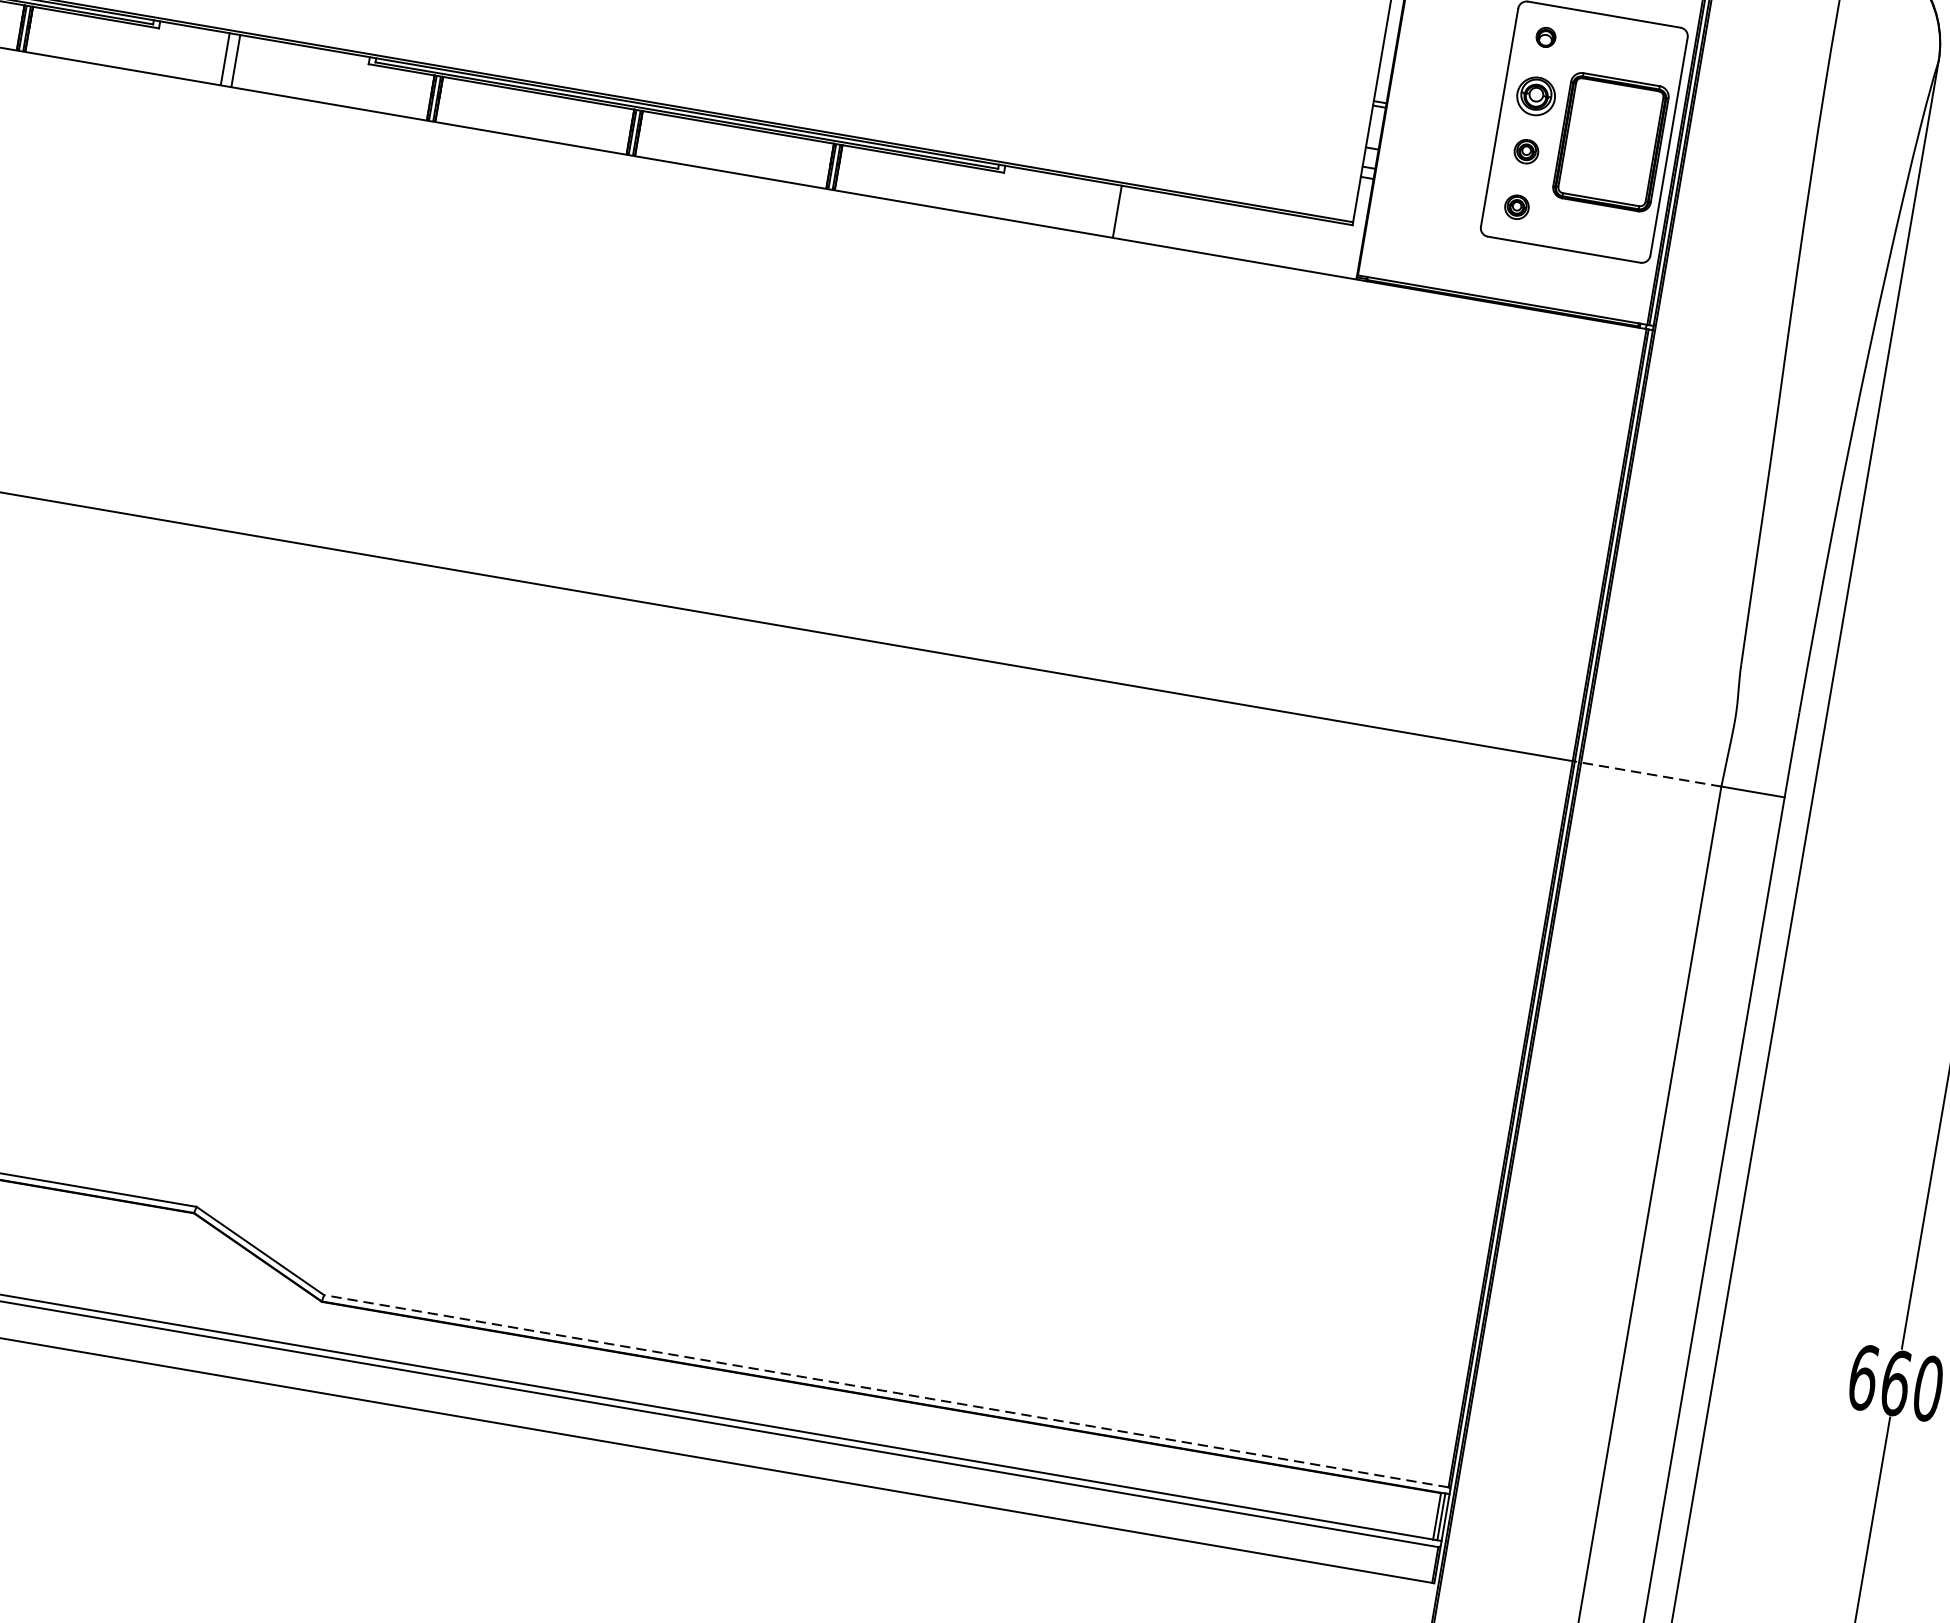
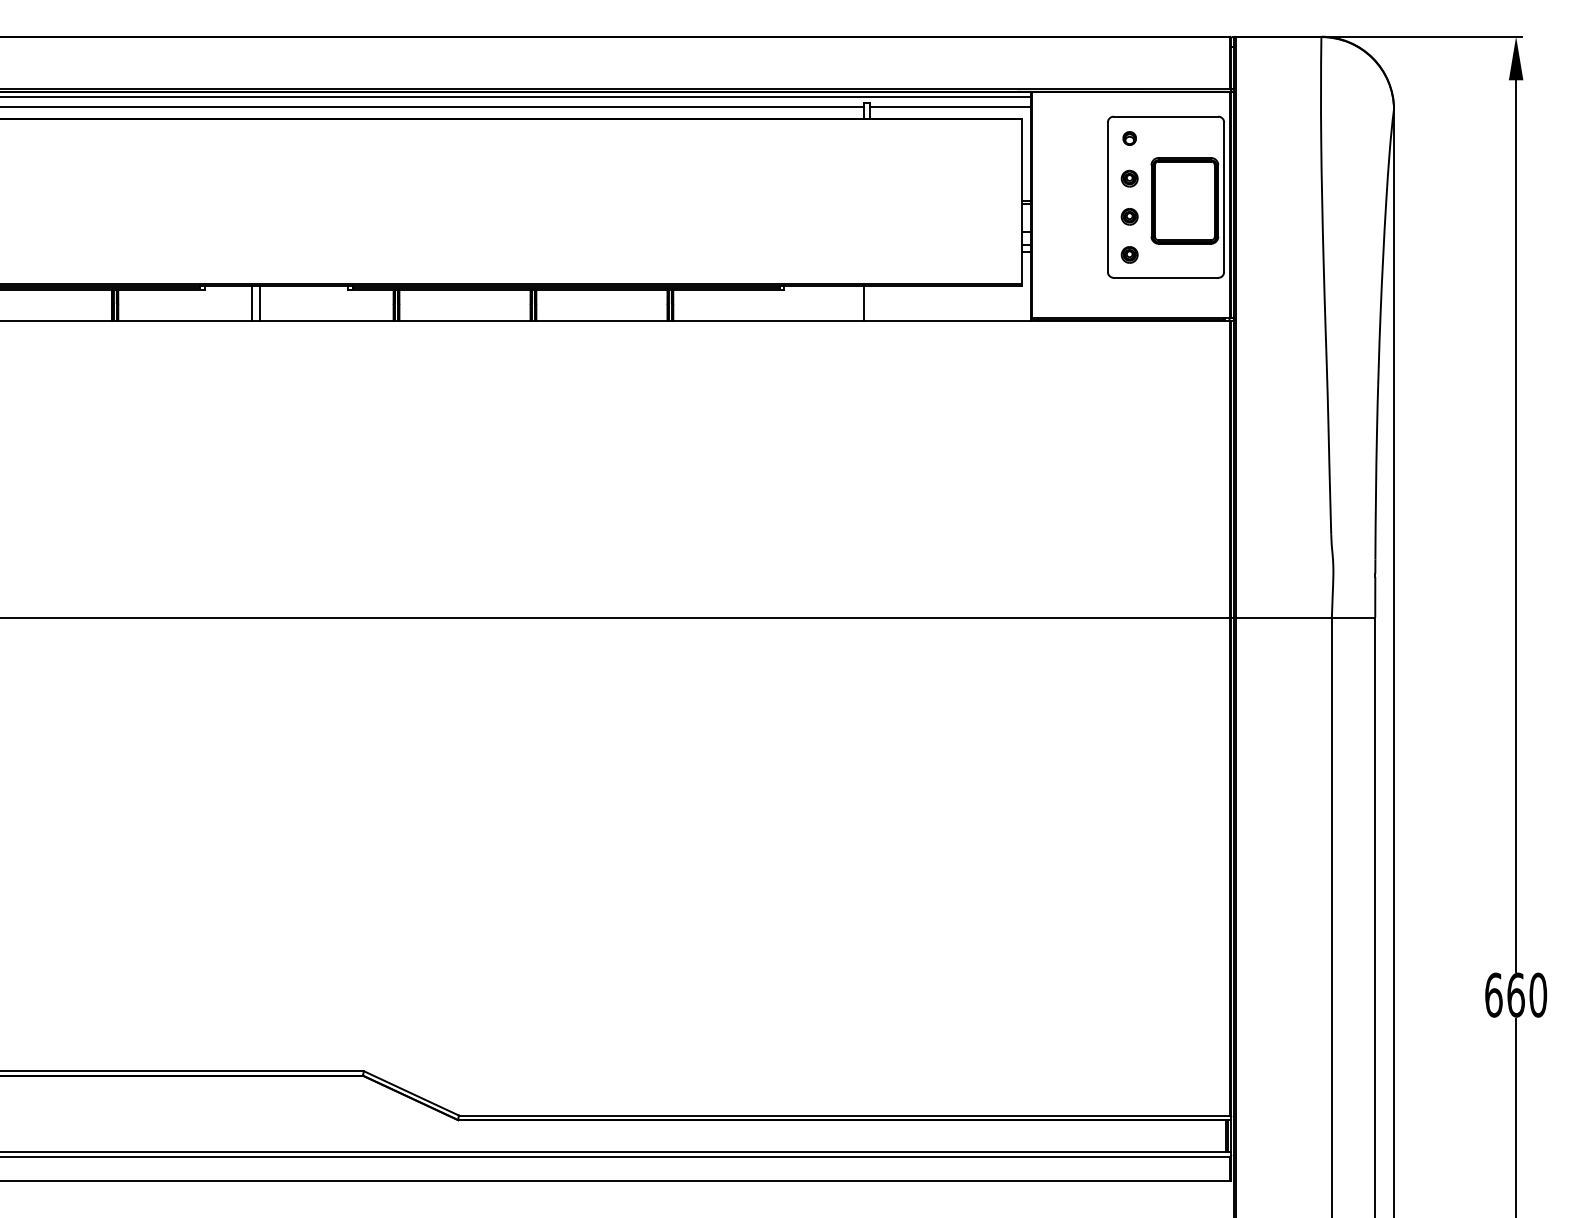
part: (1535, 95) -> (1129, 178), size x0.62
line: (1647, 773) -> (1281, 617), dashed -> solid
line: (885, 1390) -> (843, 1115), dashed -> solid

